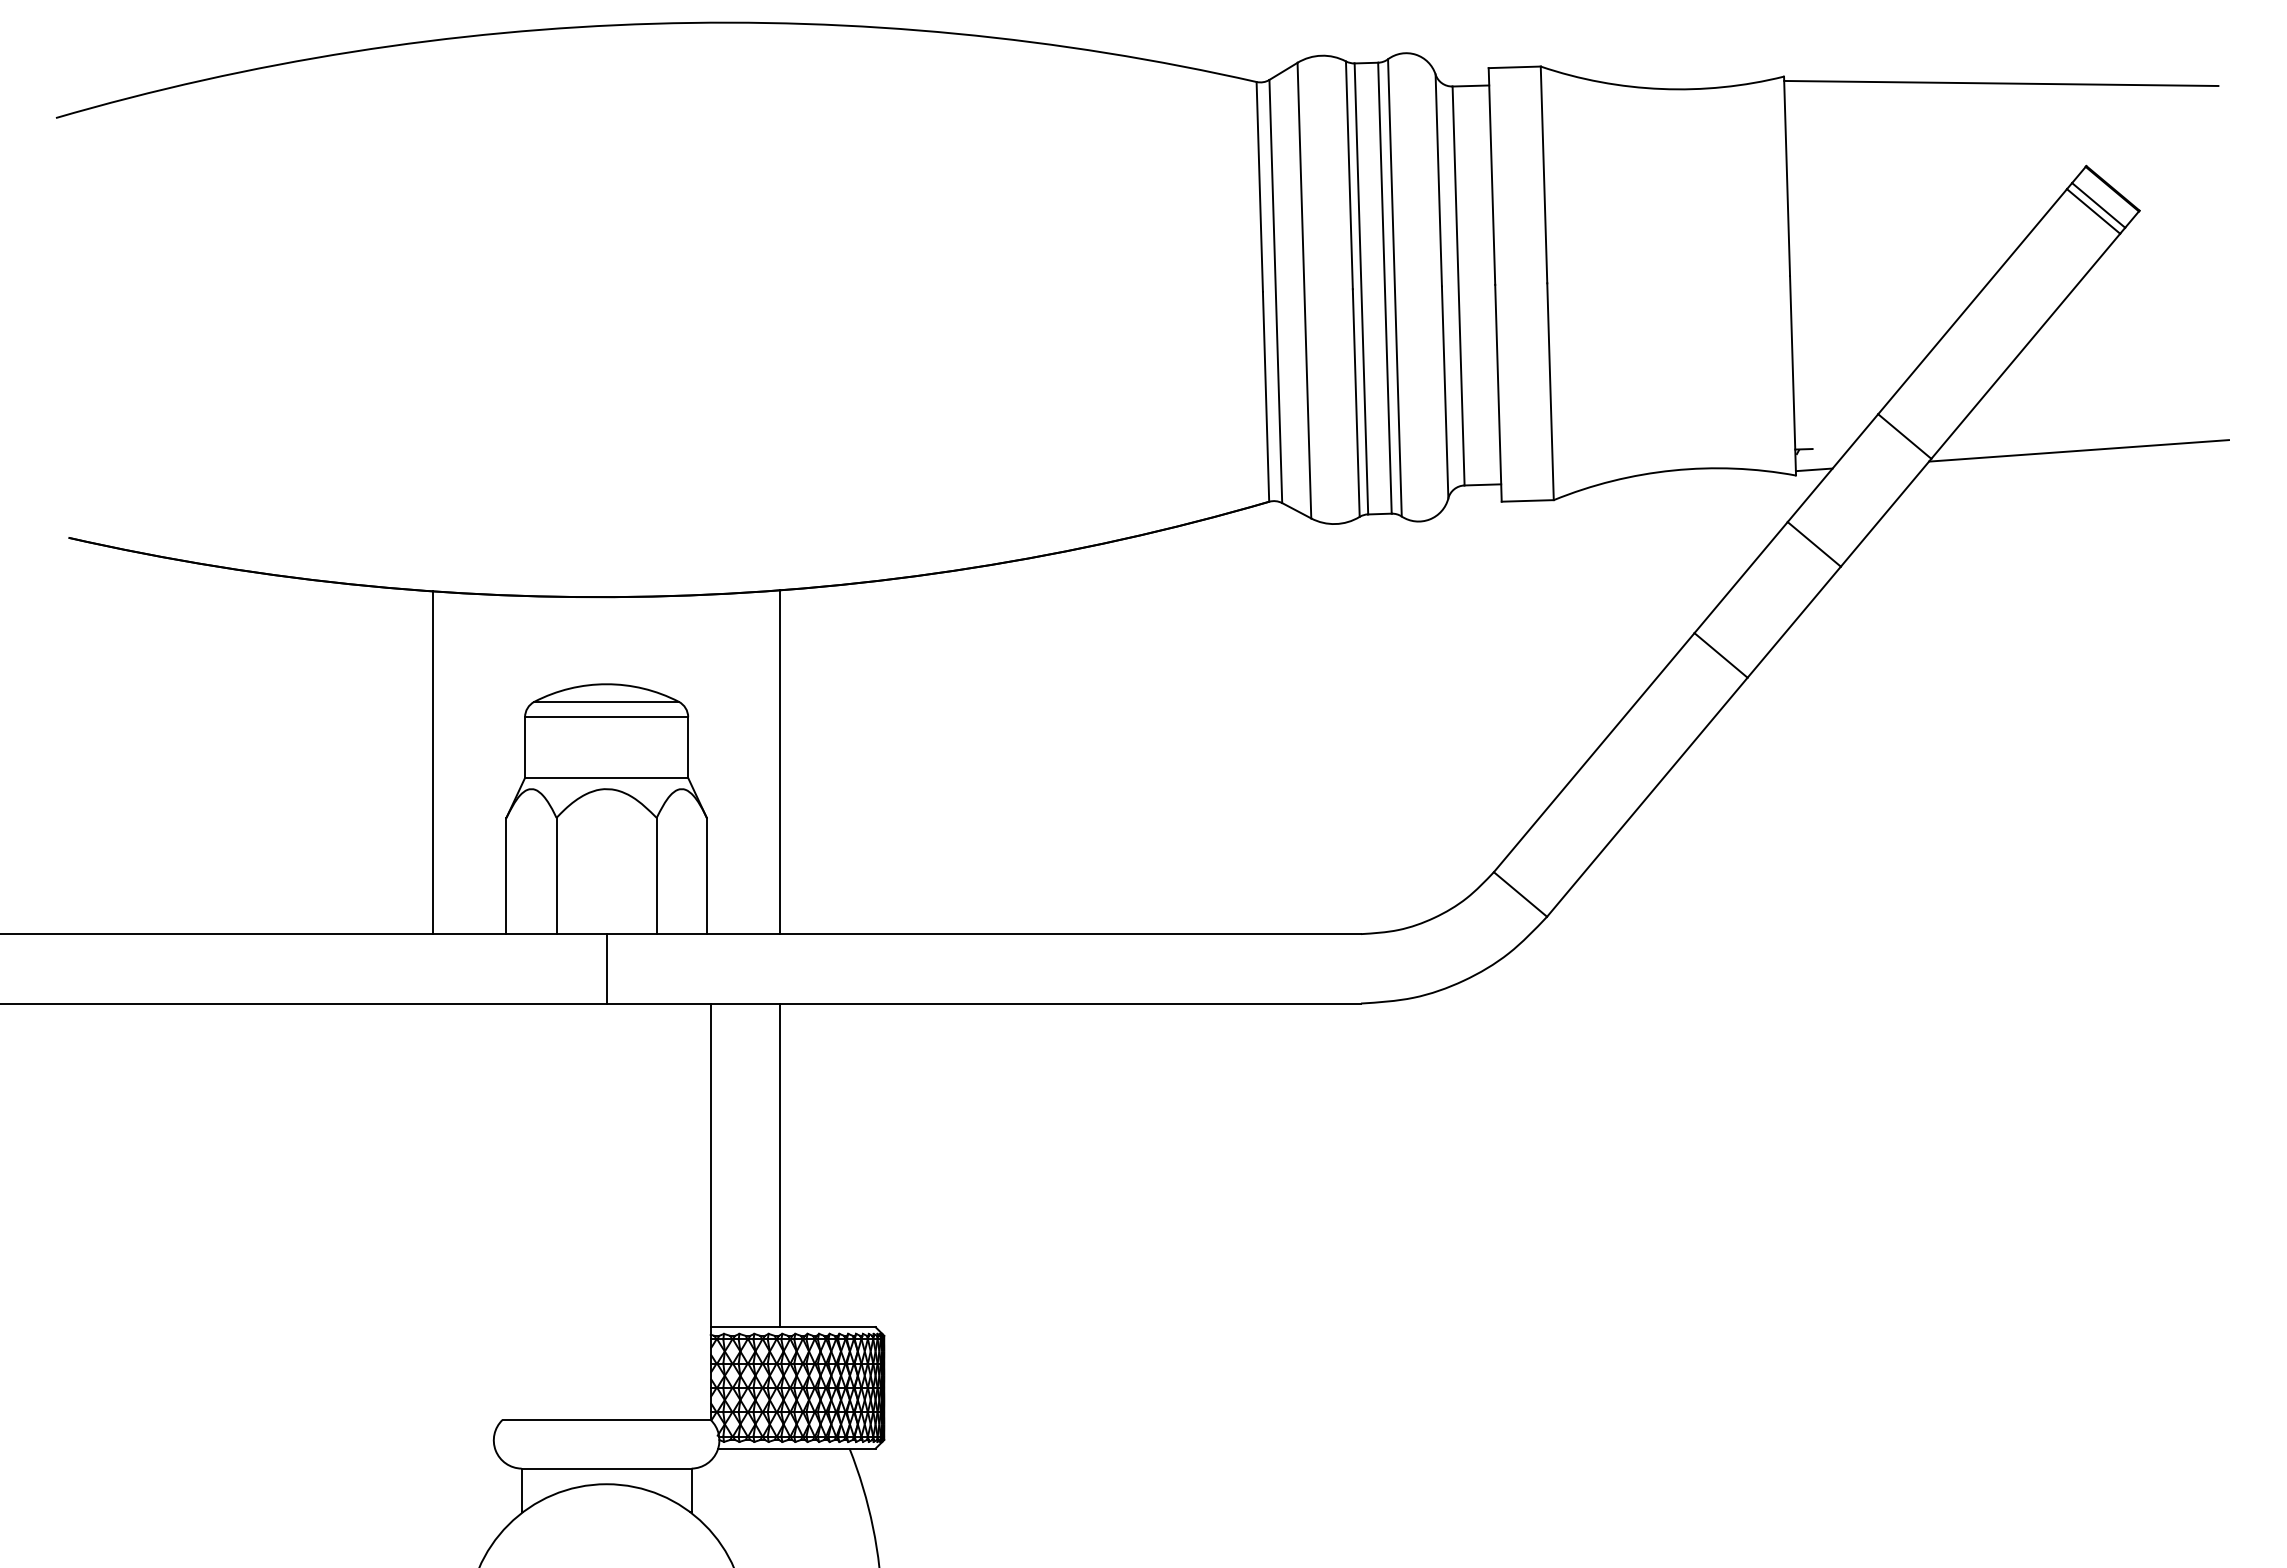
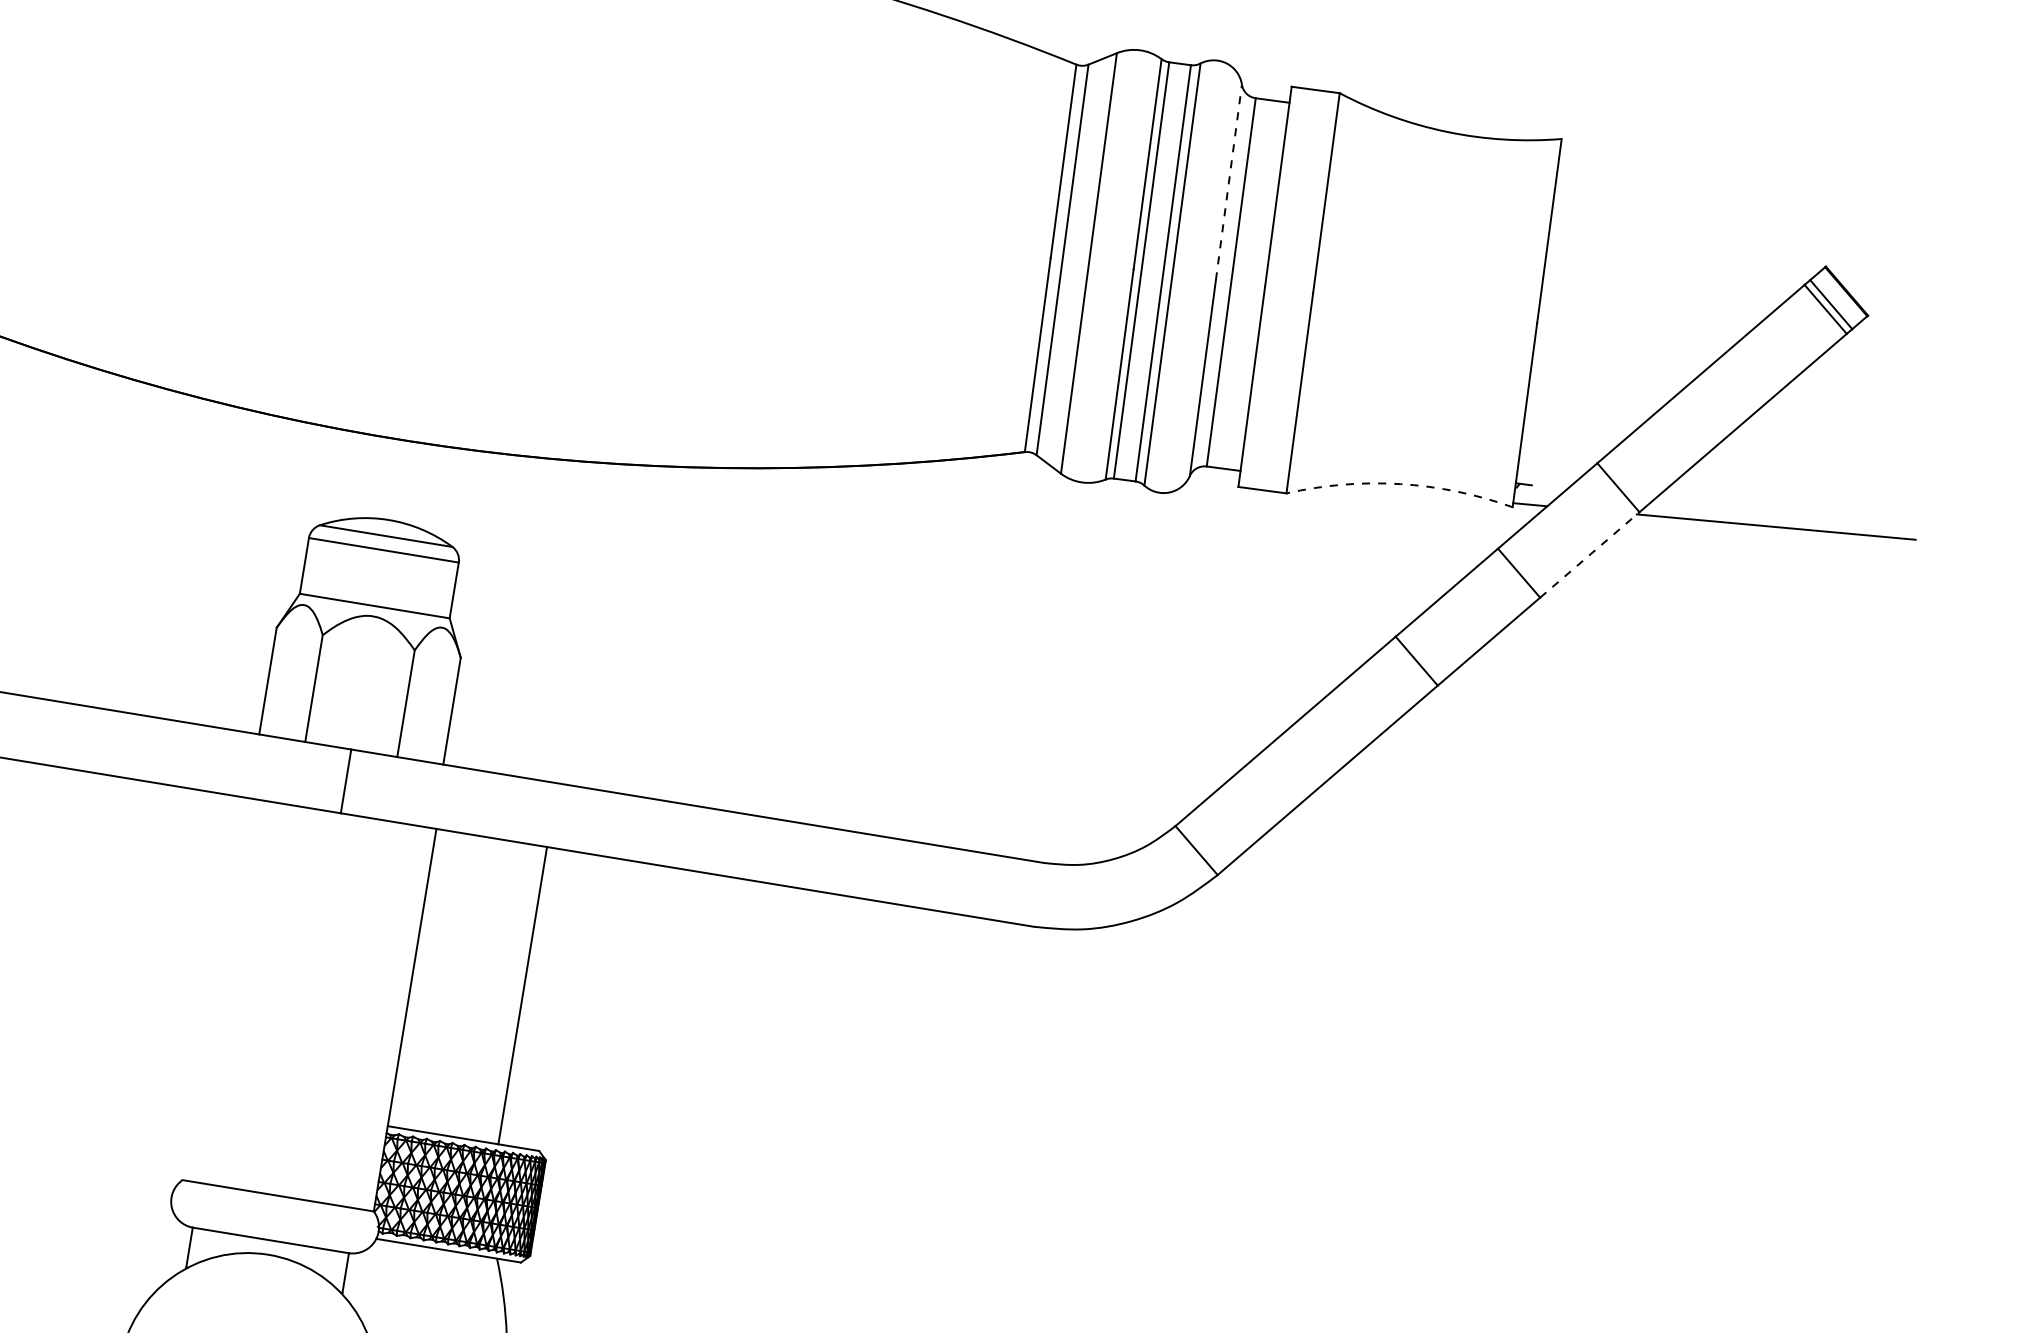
line: (2001, 83) -> (1760, 178), removed
line: (1438, 179) -> (1228, 181), solid -> dashed
arc: (1673, 470) -> (1400, 484), solid -> dashed
line: (1886, 512) -> (1590, 554), solid -> dashed
line: (433, 762) -> (218, 565), removed
line: (780, 762) -> (536, 618), removed
line: (780, 1165) -> (523, 995), moved

